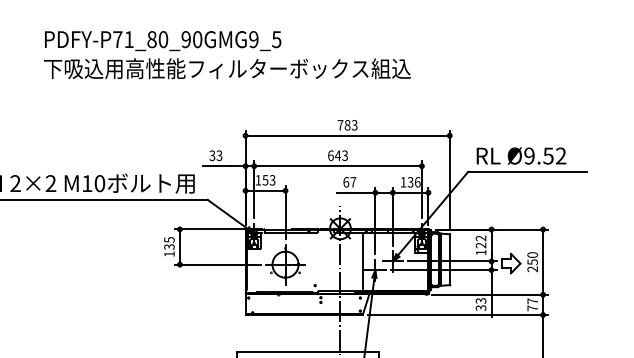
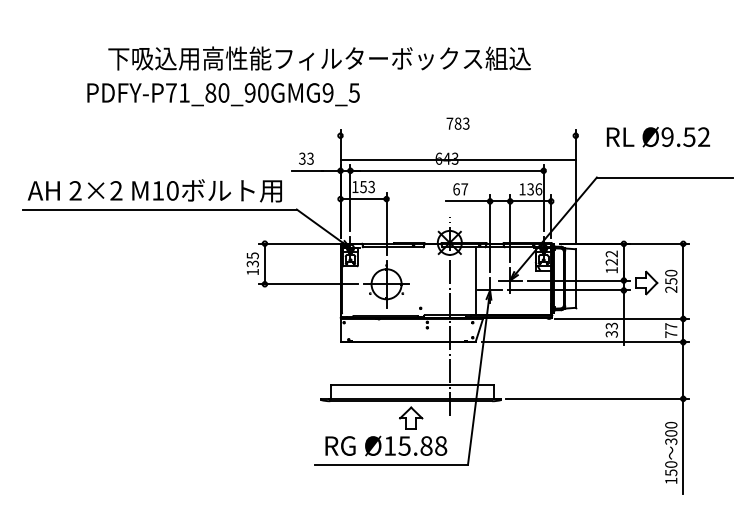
text: (163, 40) -> (223, 94), moved
line: (347, 135) -> (457, 159), moved
text: (521, 156) -> (658, 137), moved

